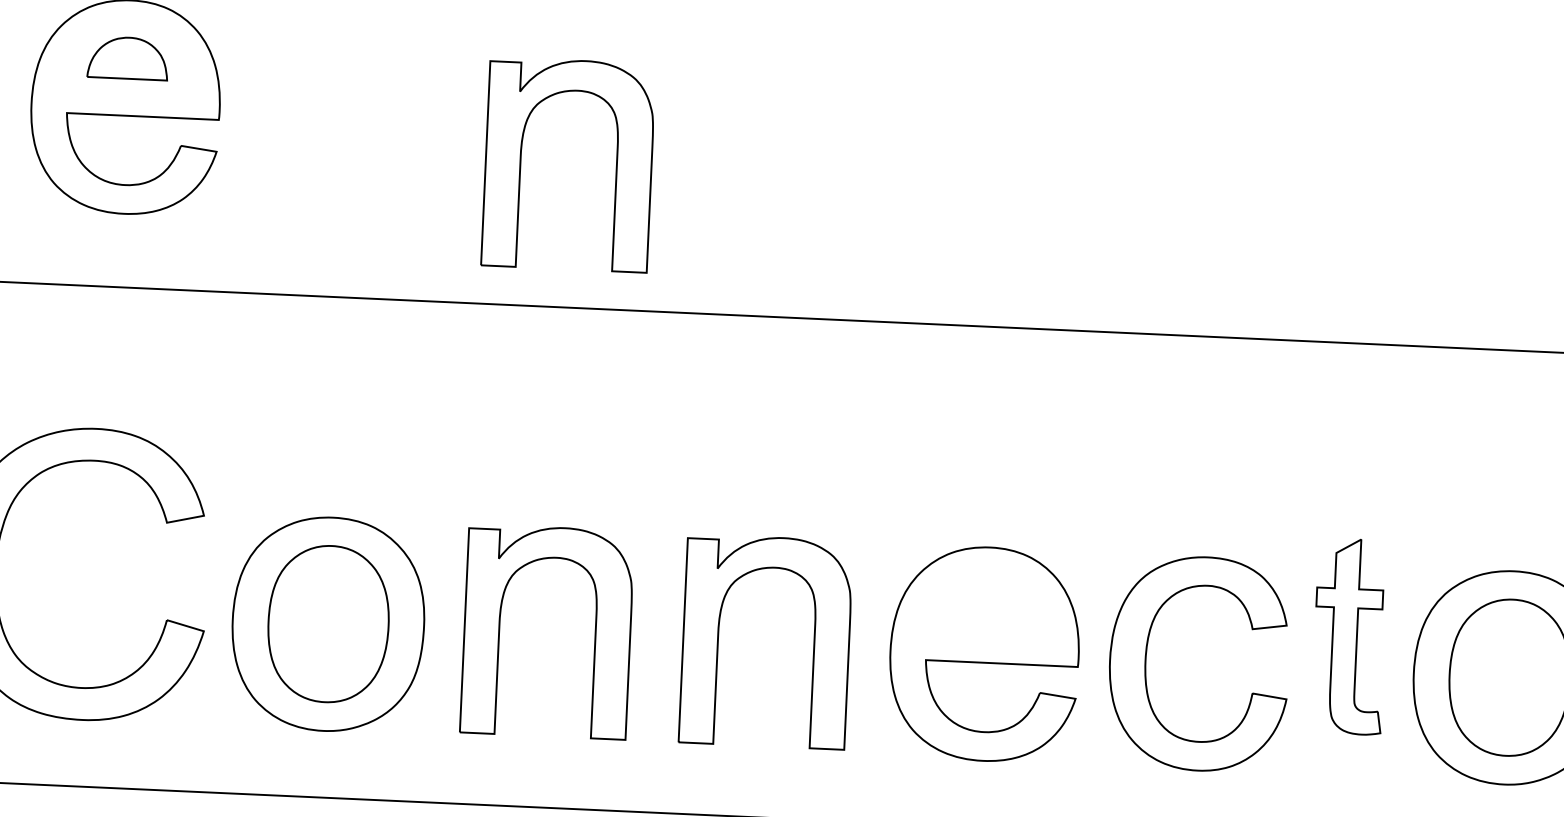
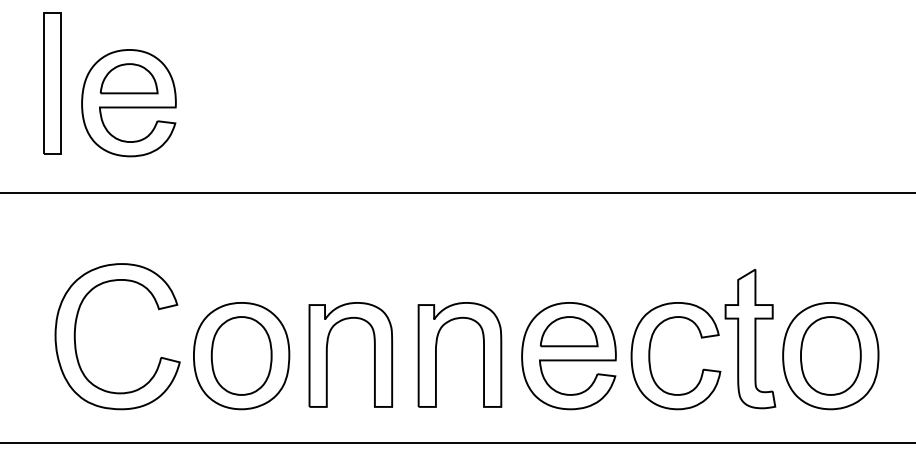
part: (126, 57) -> (128, 78), size x1.43
part: (521, 161) -> (327, 121), removed
part: (985, 604) -> (568, 331), added
part: (1349, 637) -> (750, 339), size x1.43

